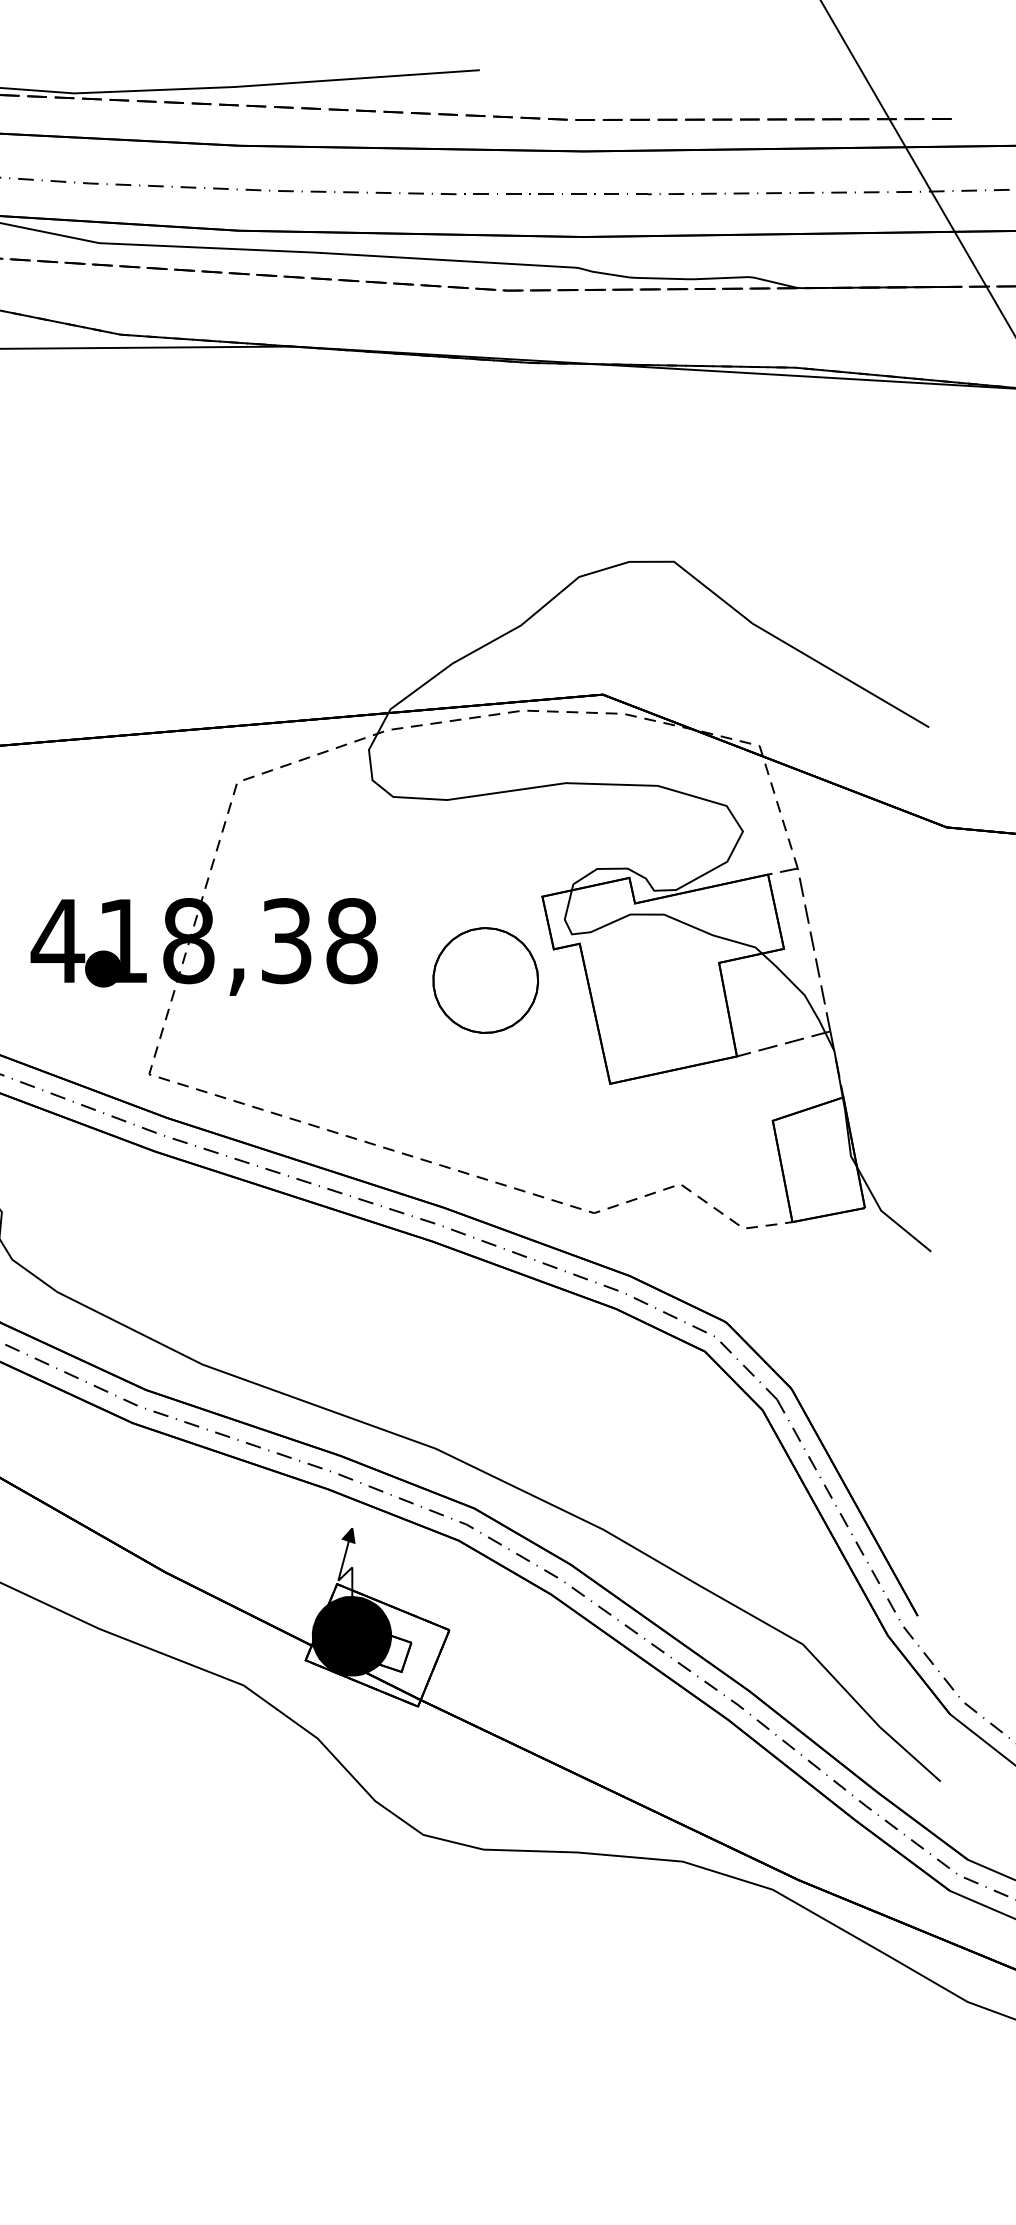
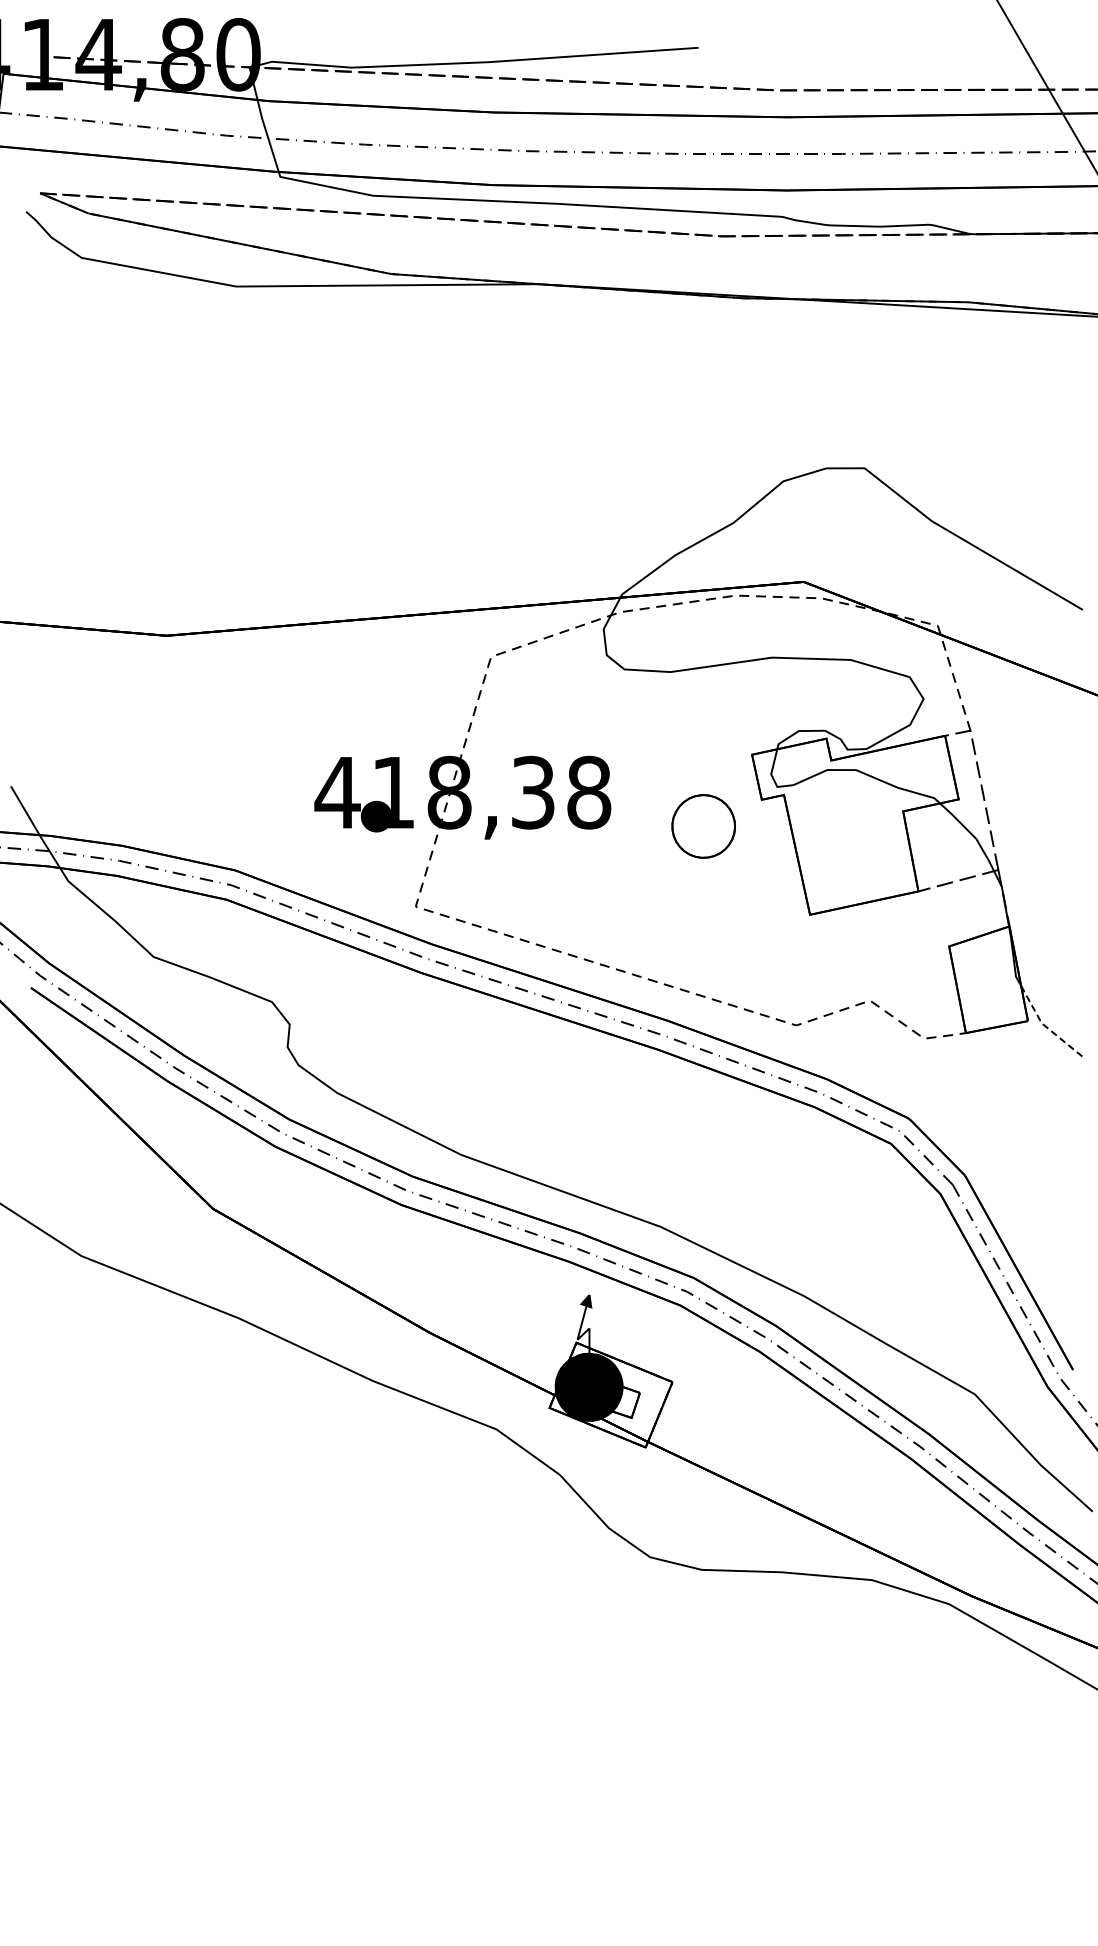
part: (485, 980) -> (703, 826), size x0.7
line: (886, 1215) -> (1046, 1027), solid -> dashed

